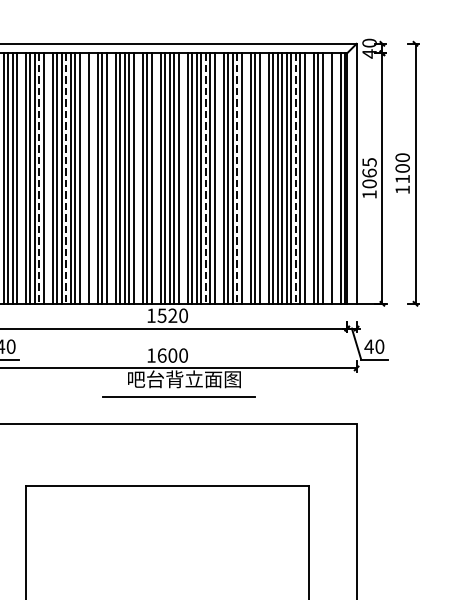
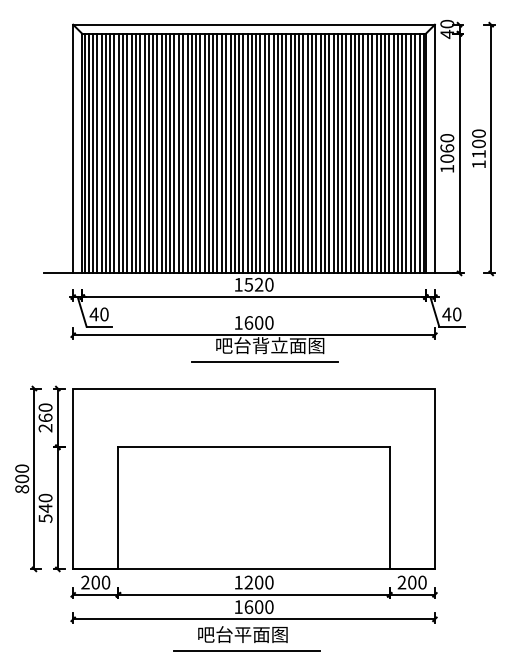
text: (369, 162) -> (447, 138), 1065 -> 1060
line: (21, 178) -> (114, 153), added
line: (39, 178) -> (131, 153), dashed -> solid
line: (48, 178) -> (140, 153), added
line: (66, 178) -> (157, 153), dashed -> solid
line: (84, 178) -> (174, 153), added
line: (93, 178) -> (183, 153), added
line: (111, 178) -> (200, 153), added
line: (138, 178) -> (226, 153), added
line: (156, 178) -> (243, 153), added
line: (182, 178) -> (268, 153), added
line: (205, 178) -> (290, 153), dashed -> solid
line: (219, 178) -> (303, 153), added
line: (237, 178) -> (320, 153), dashed -> solid
line: (246, 178) -> (329, 153), added
line: (264, 178) -> (346, 153), added
line: (295, 178) -> (376, 153), dashed -> solid
line: (309, 178) -> (389, 153), added
line: (326, 178) -> (406, 153), added
line: (336, 178) -> (415, 153), added

